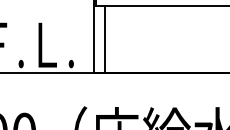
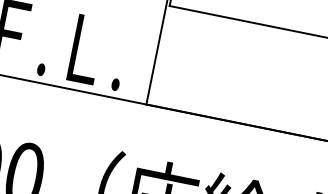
line: (105, 39) -> (173, 58), removed

